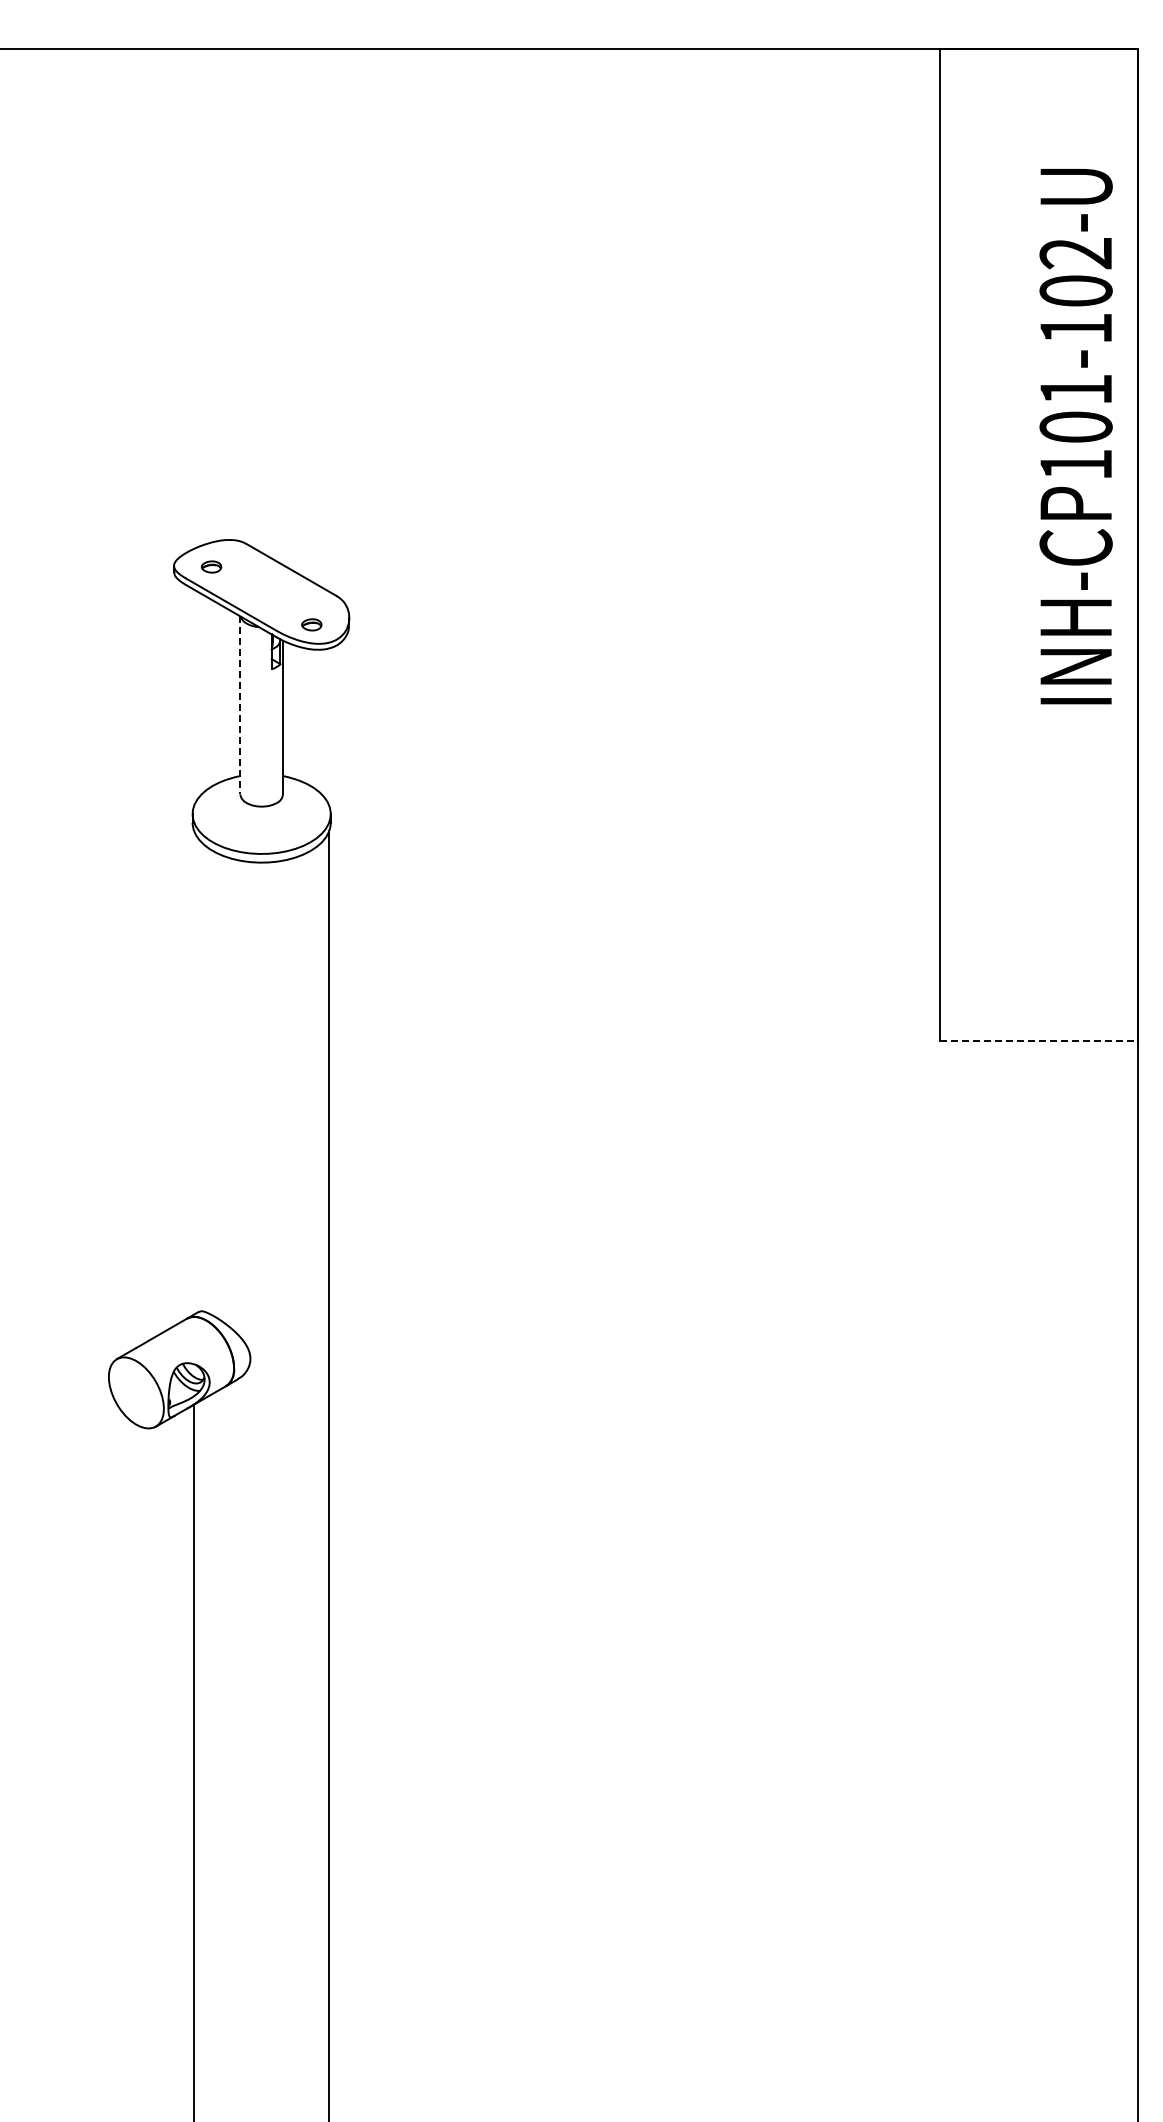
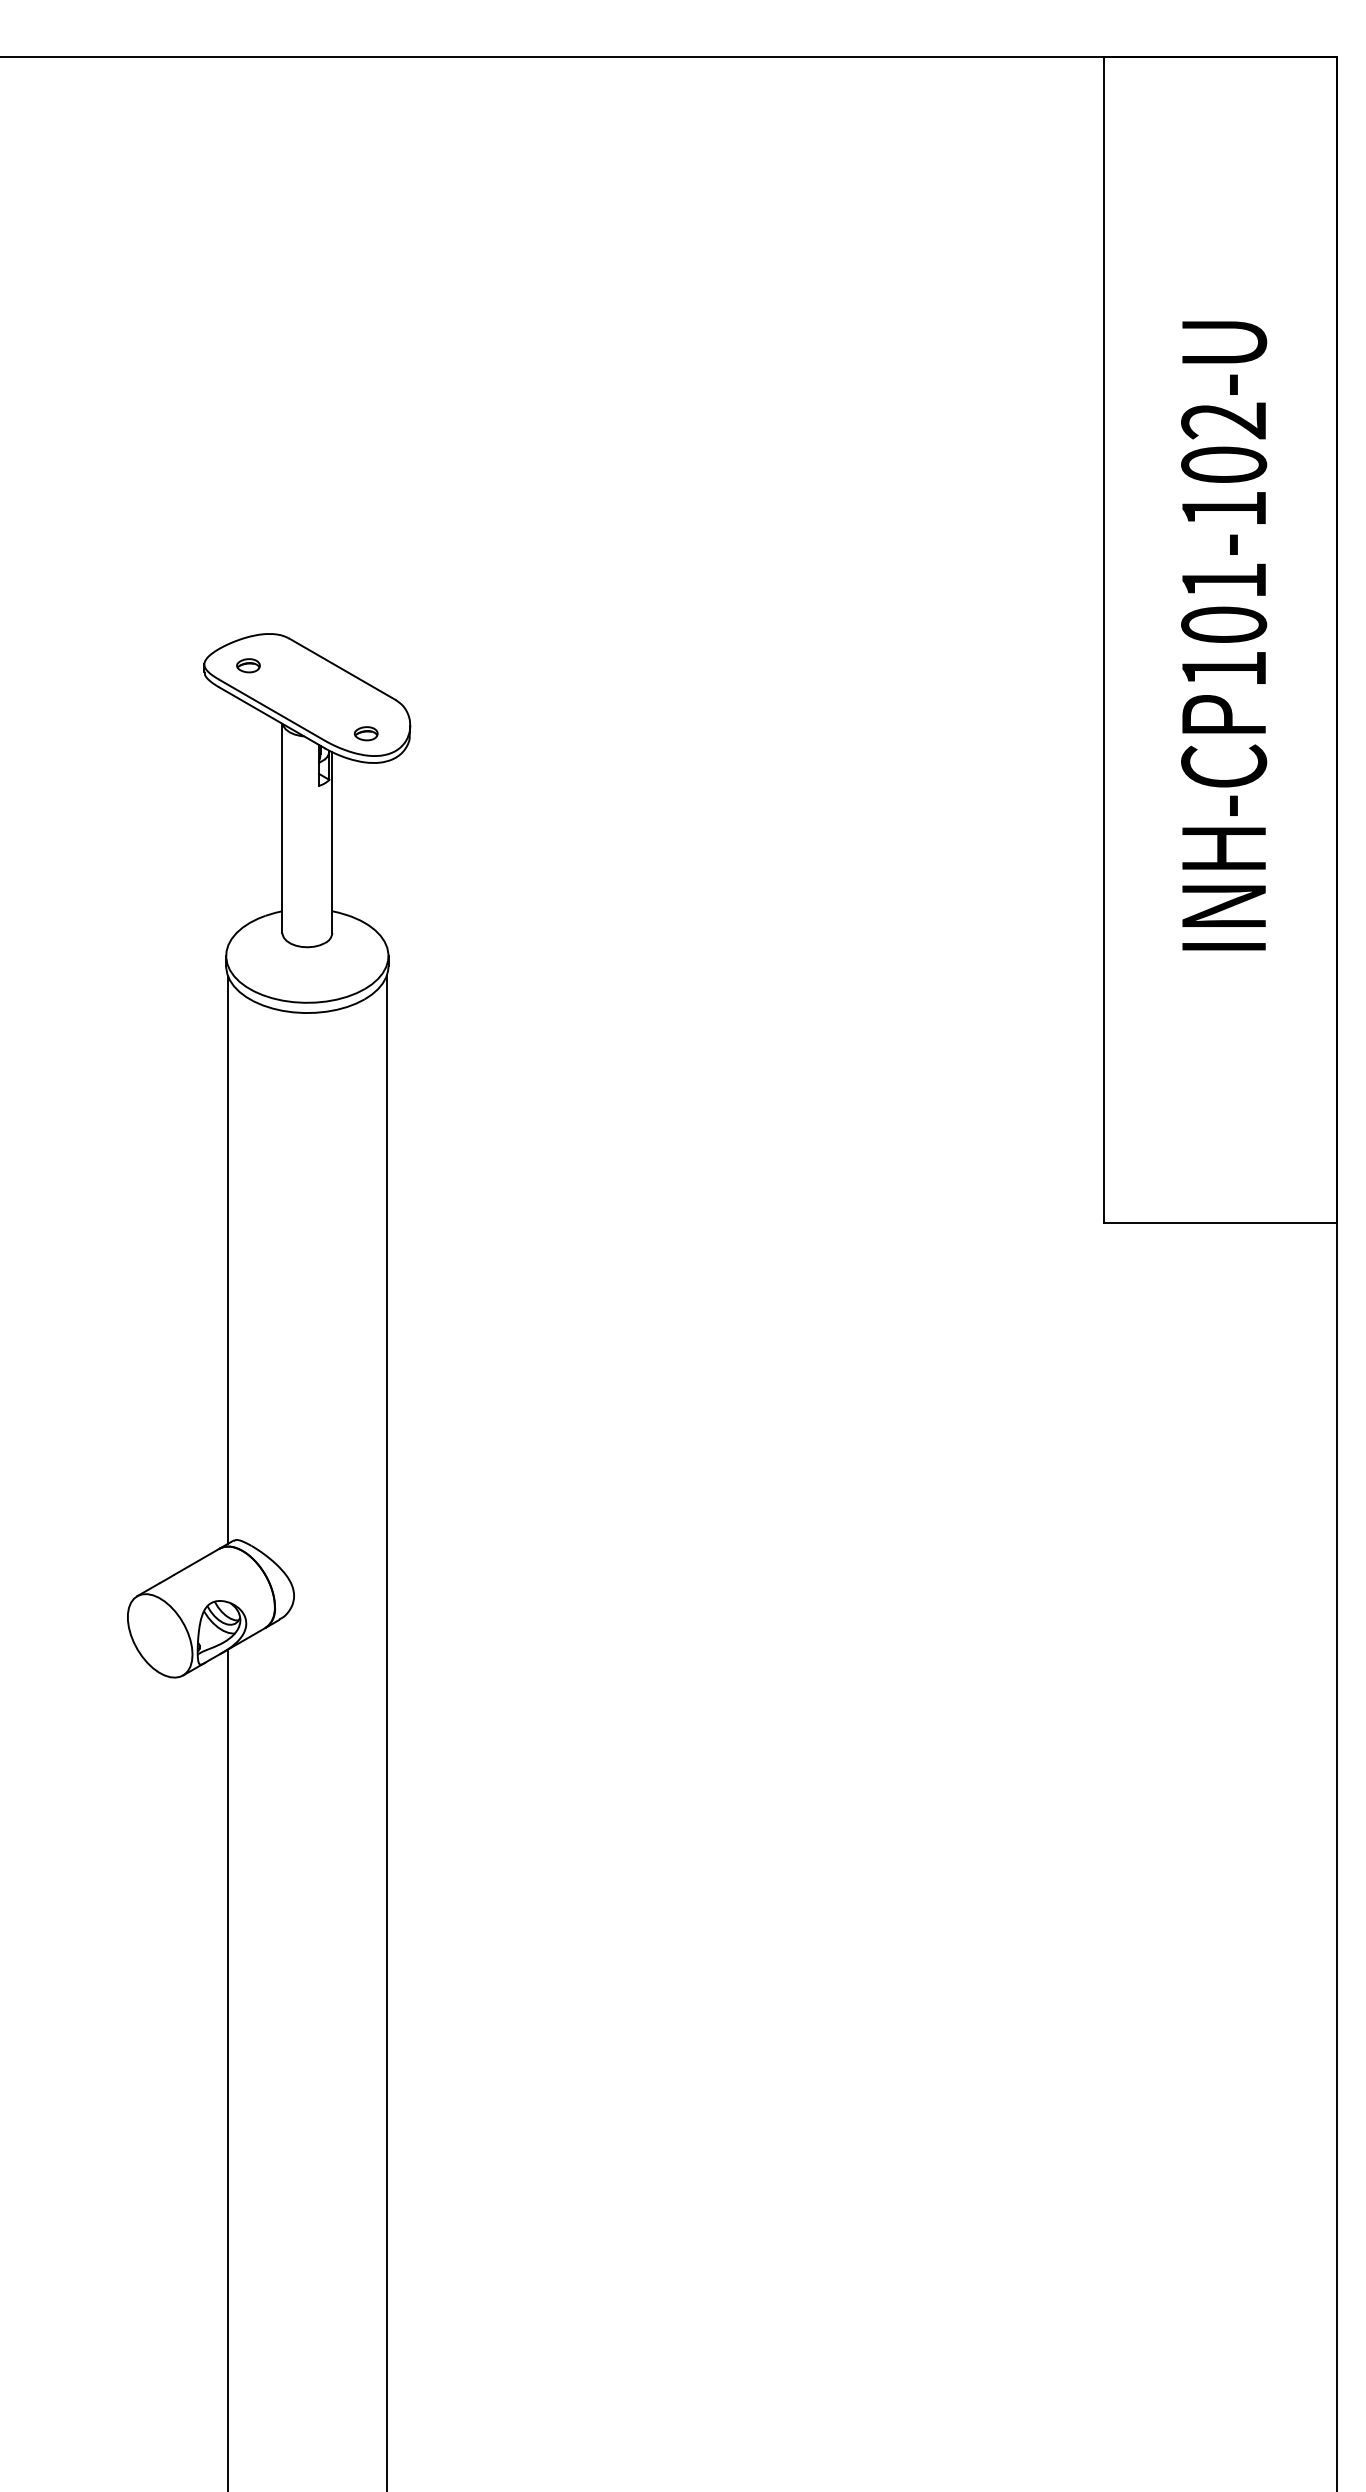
text: (1075, 436) -> (1223, 635), moved
line: (240, 705) -> (282, 828), dashed -> solid
line: (1039, 1041) -> (1220, 1223), dashed -> solid
line: (194, 1072) -> (228, 1259), added

